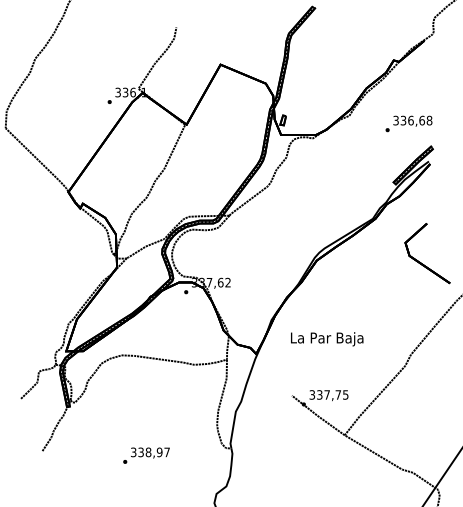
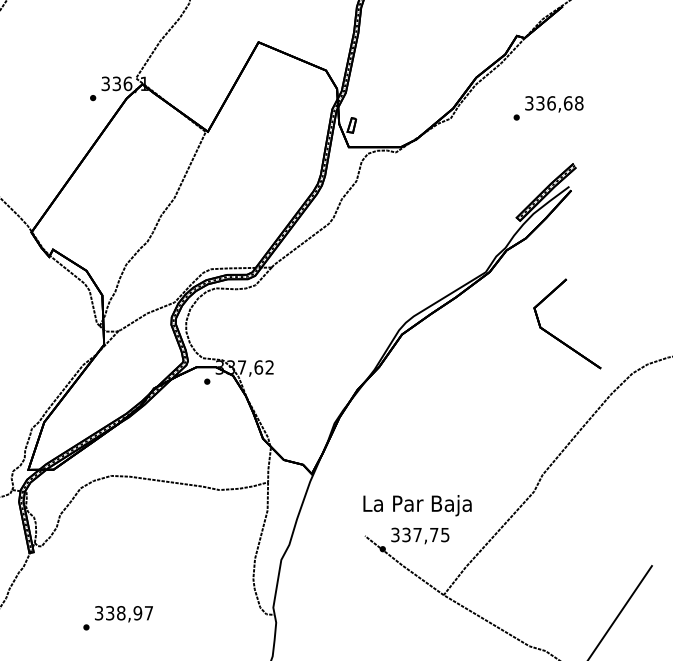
text: (408, 123) -> (547, 107), moved
text: (327, 339) -> (418, 505), moved
text: (146, 455) -> (118, 617), moved

